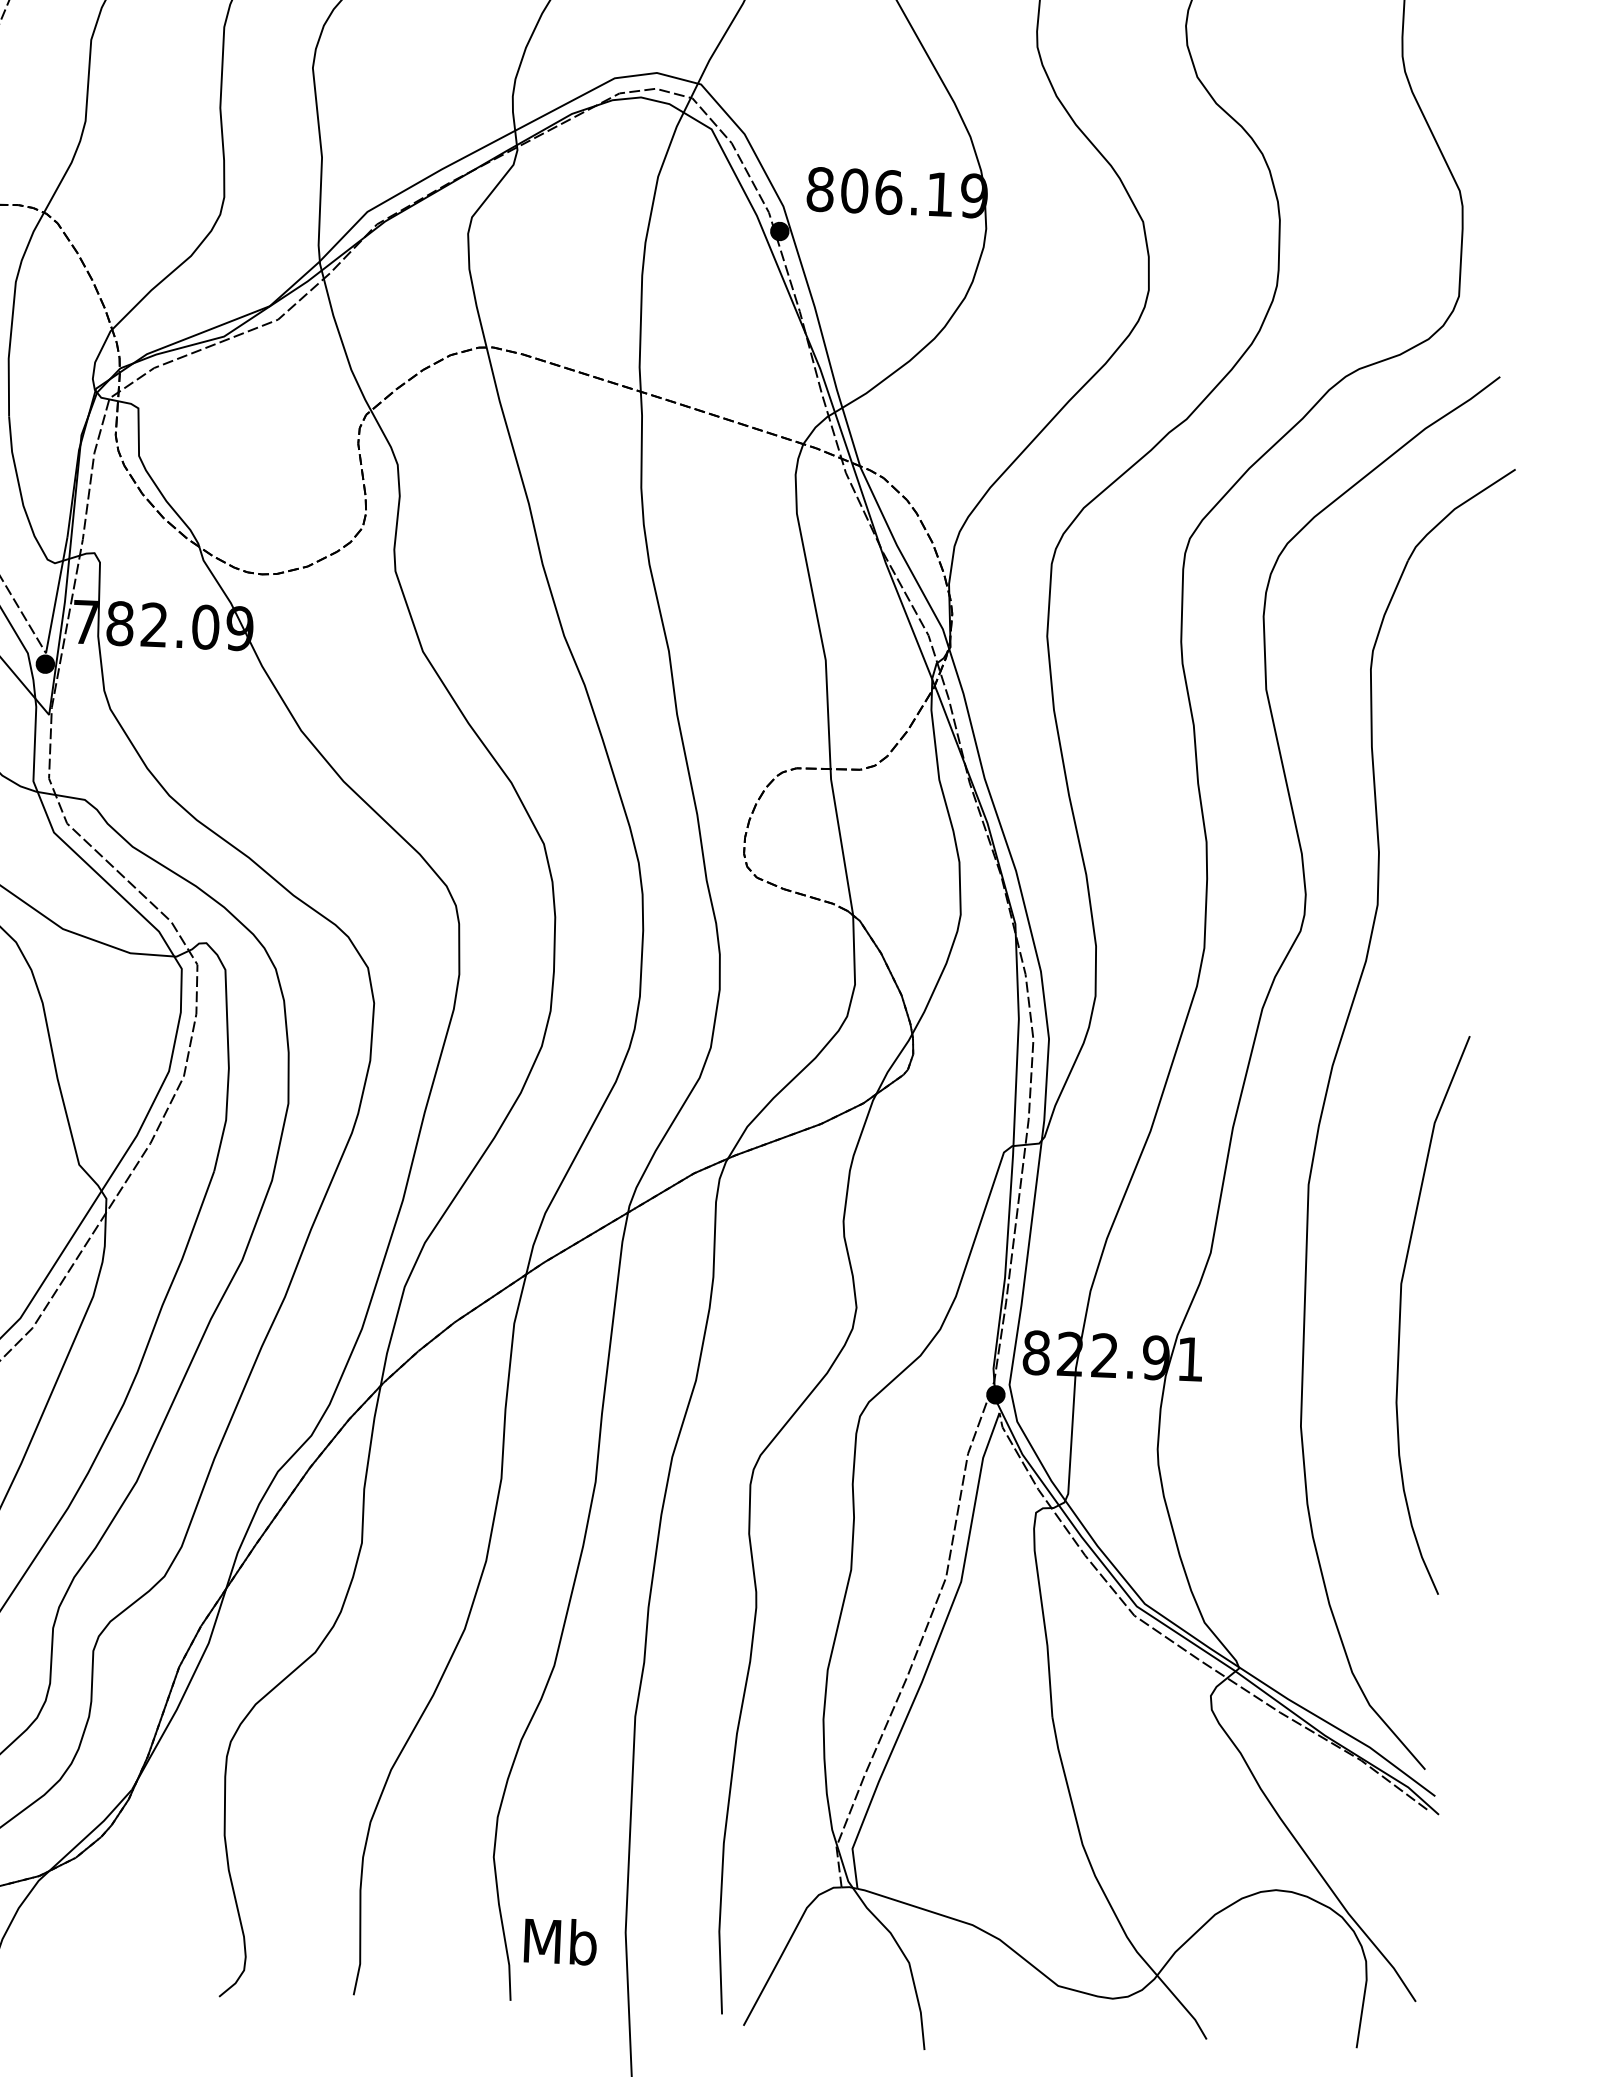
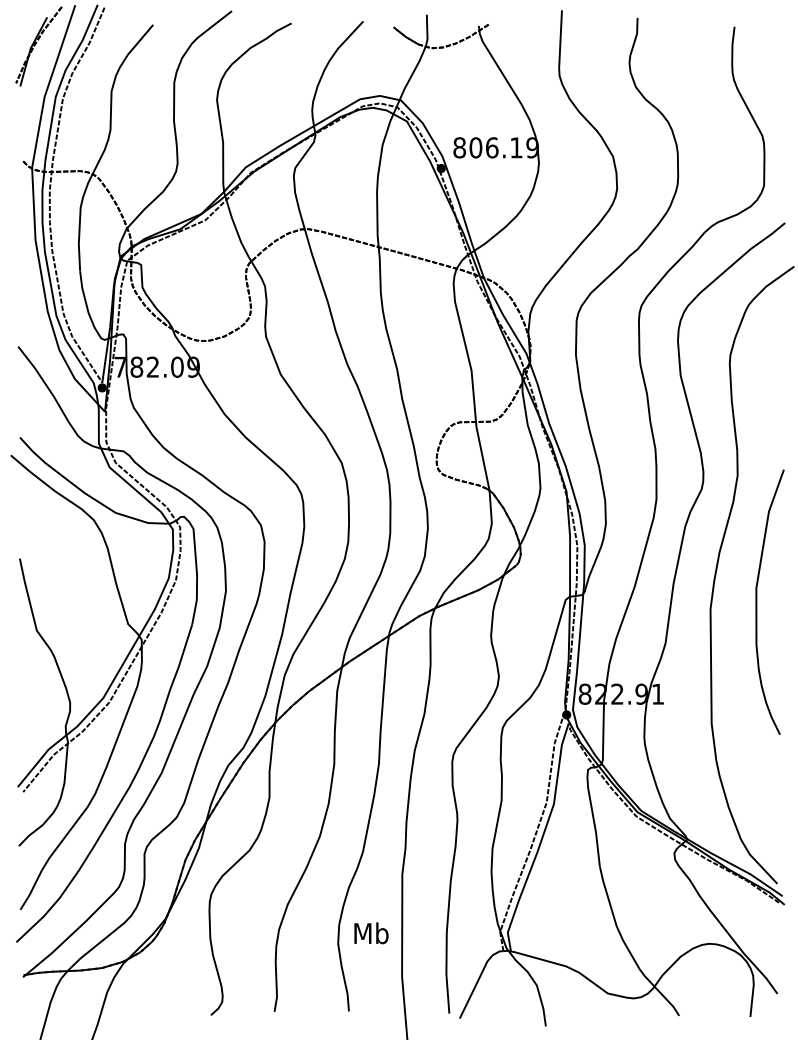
curve: (1402, 1311) -> (757, 601), moved
text: (560, 1941) -> (371, 933), moved

